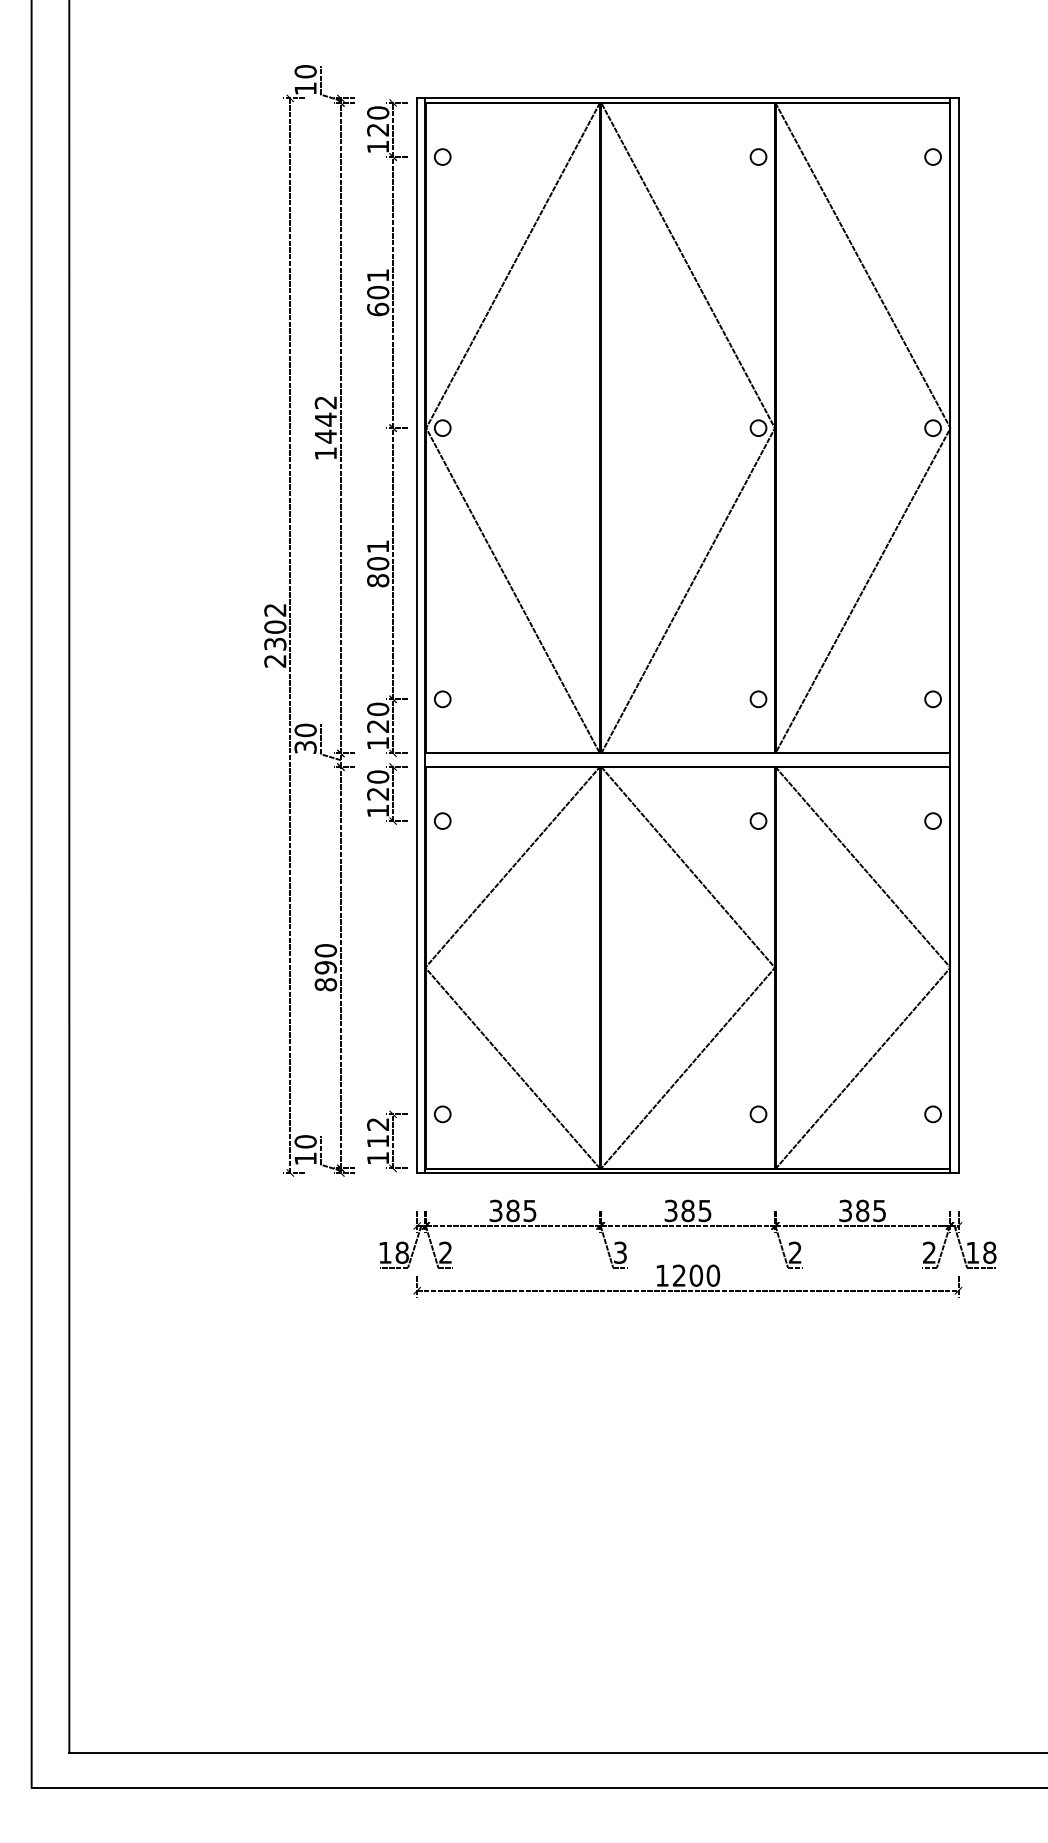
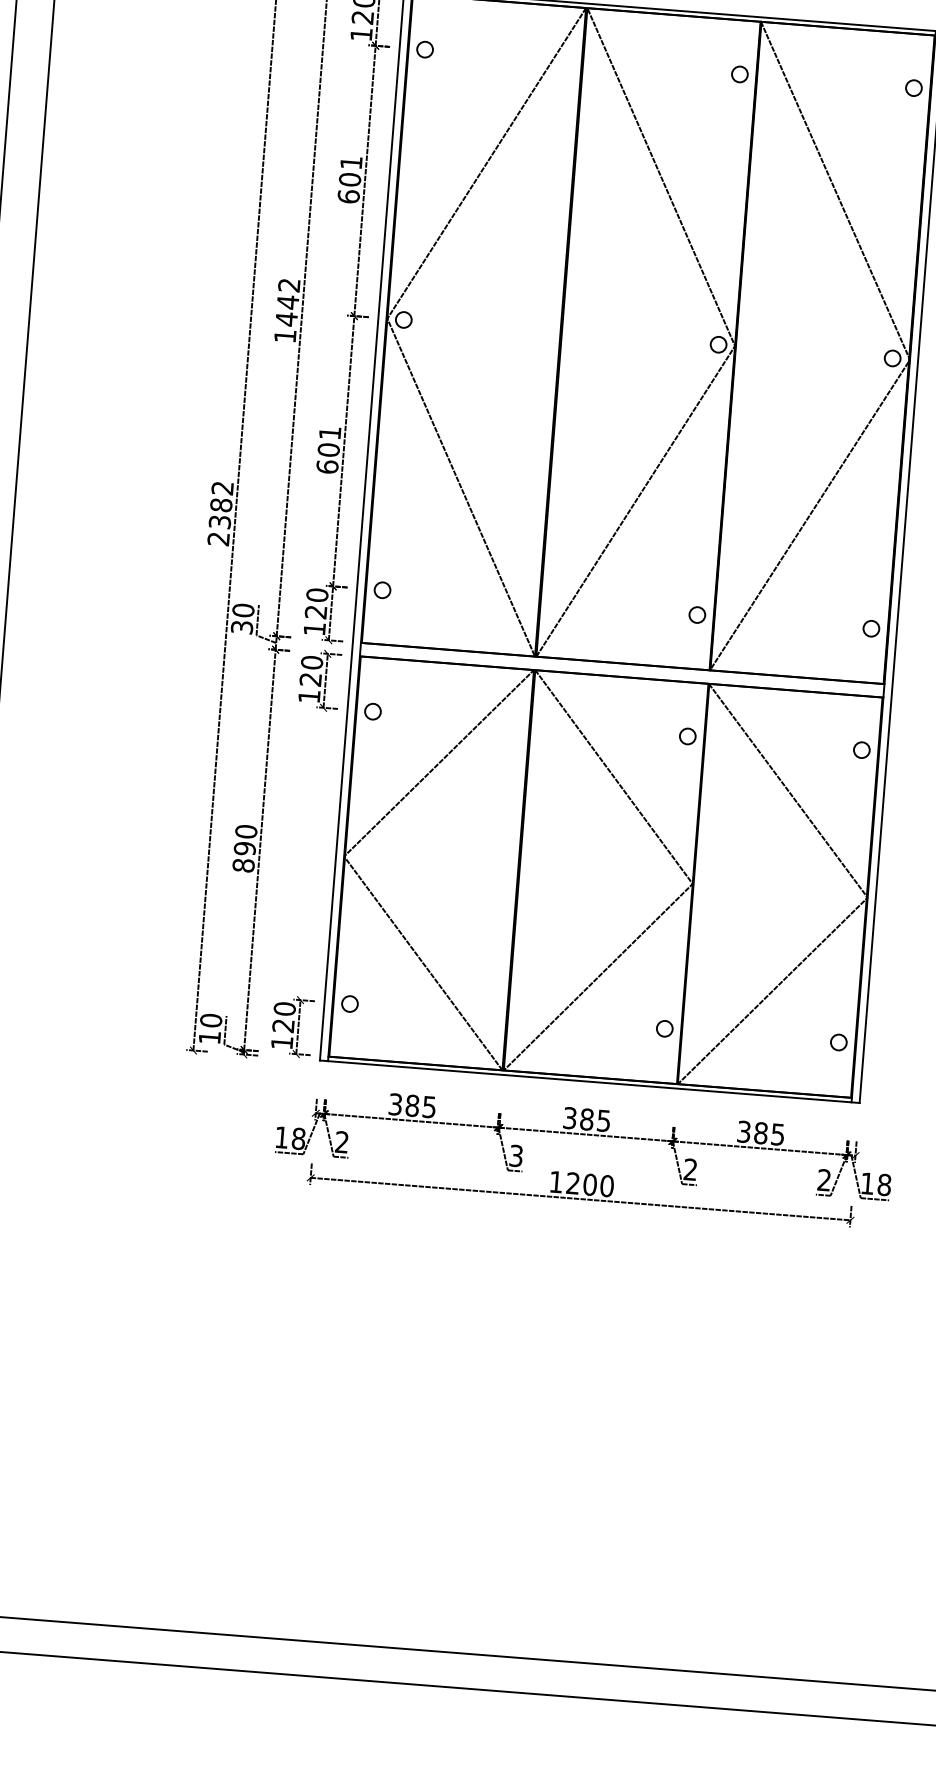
text: (378, 580) -> (327, 466), 801 -> 601
text: (275, 626) -> (221, 504), 2302 -> 2382
text: (378, 1132) -> (284, 1017), 112 -> 120

